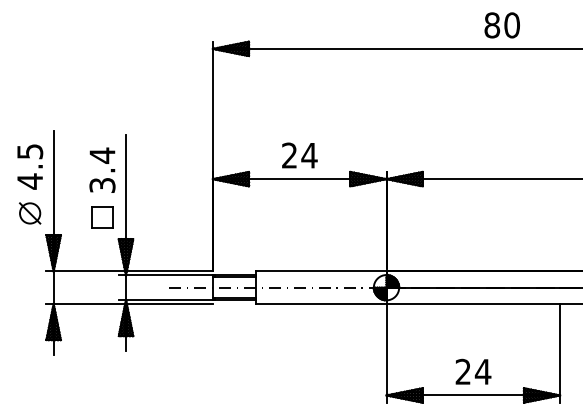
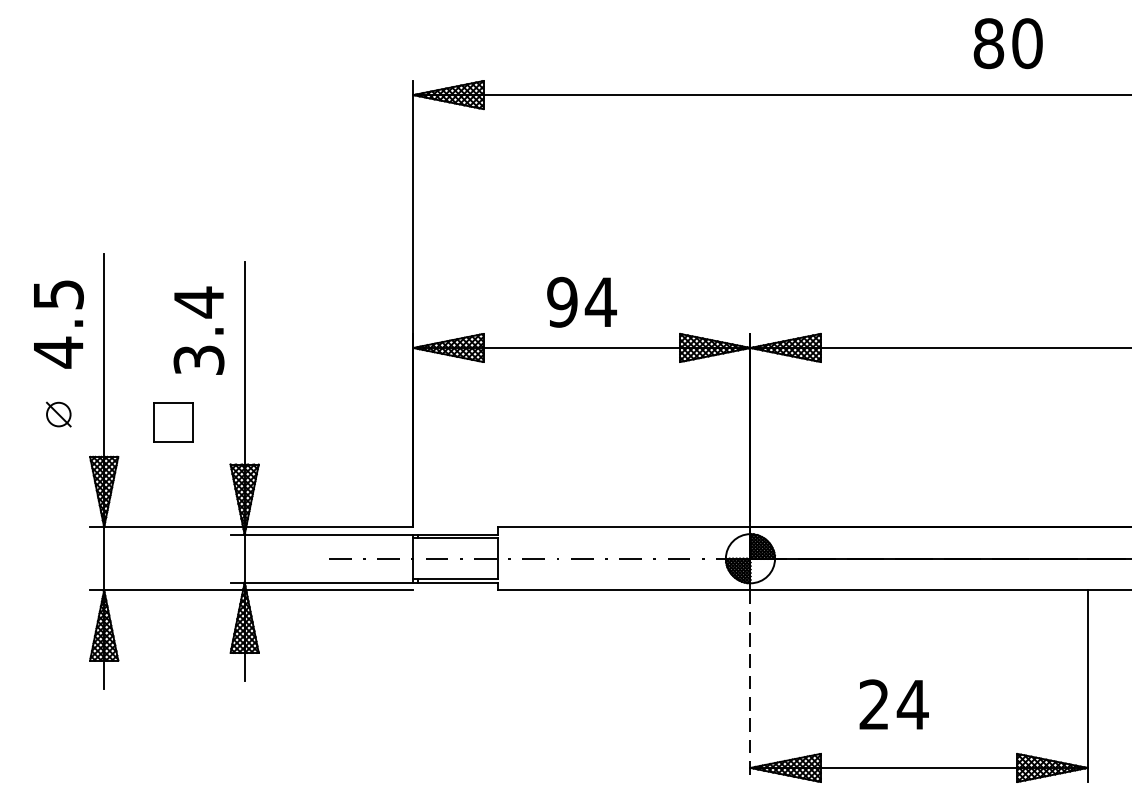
text: (501, 25) -> (1006, 43), moved
text: (289, 155) -> (562, 302), 24 -> 94
part: (30, 213) -> (59, 414), size x0.6
part: (102, 217) -> (173, 422), moved
line: (386, 353) -> (750, 686), solid -> dashed
text: (473, 371) -> (894, 703), moved

